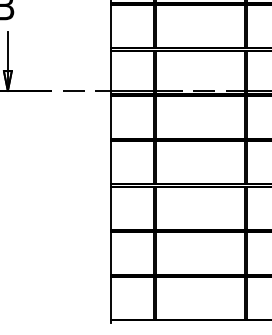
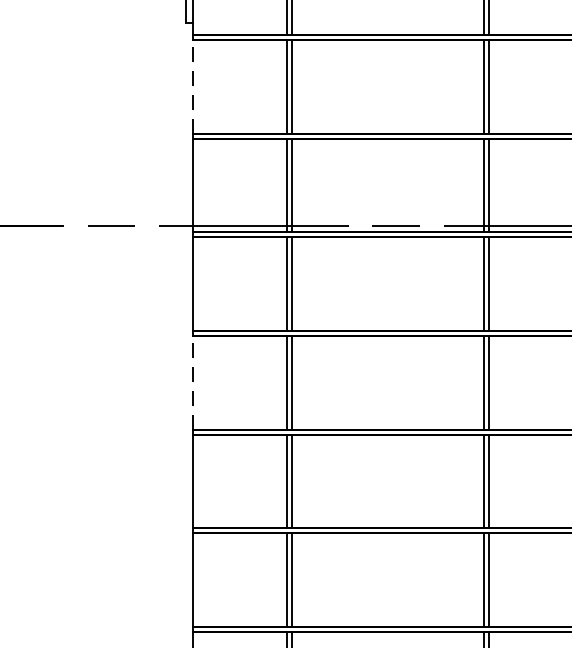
line: (111, 26) -> (194, 85), solid -> dashed
line: (111, 162) -> (194, 381), solid -> dashed

